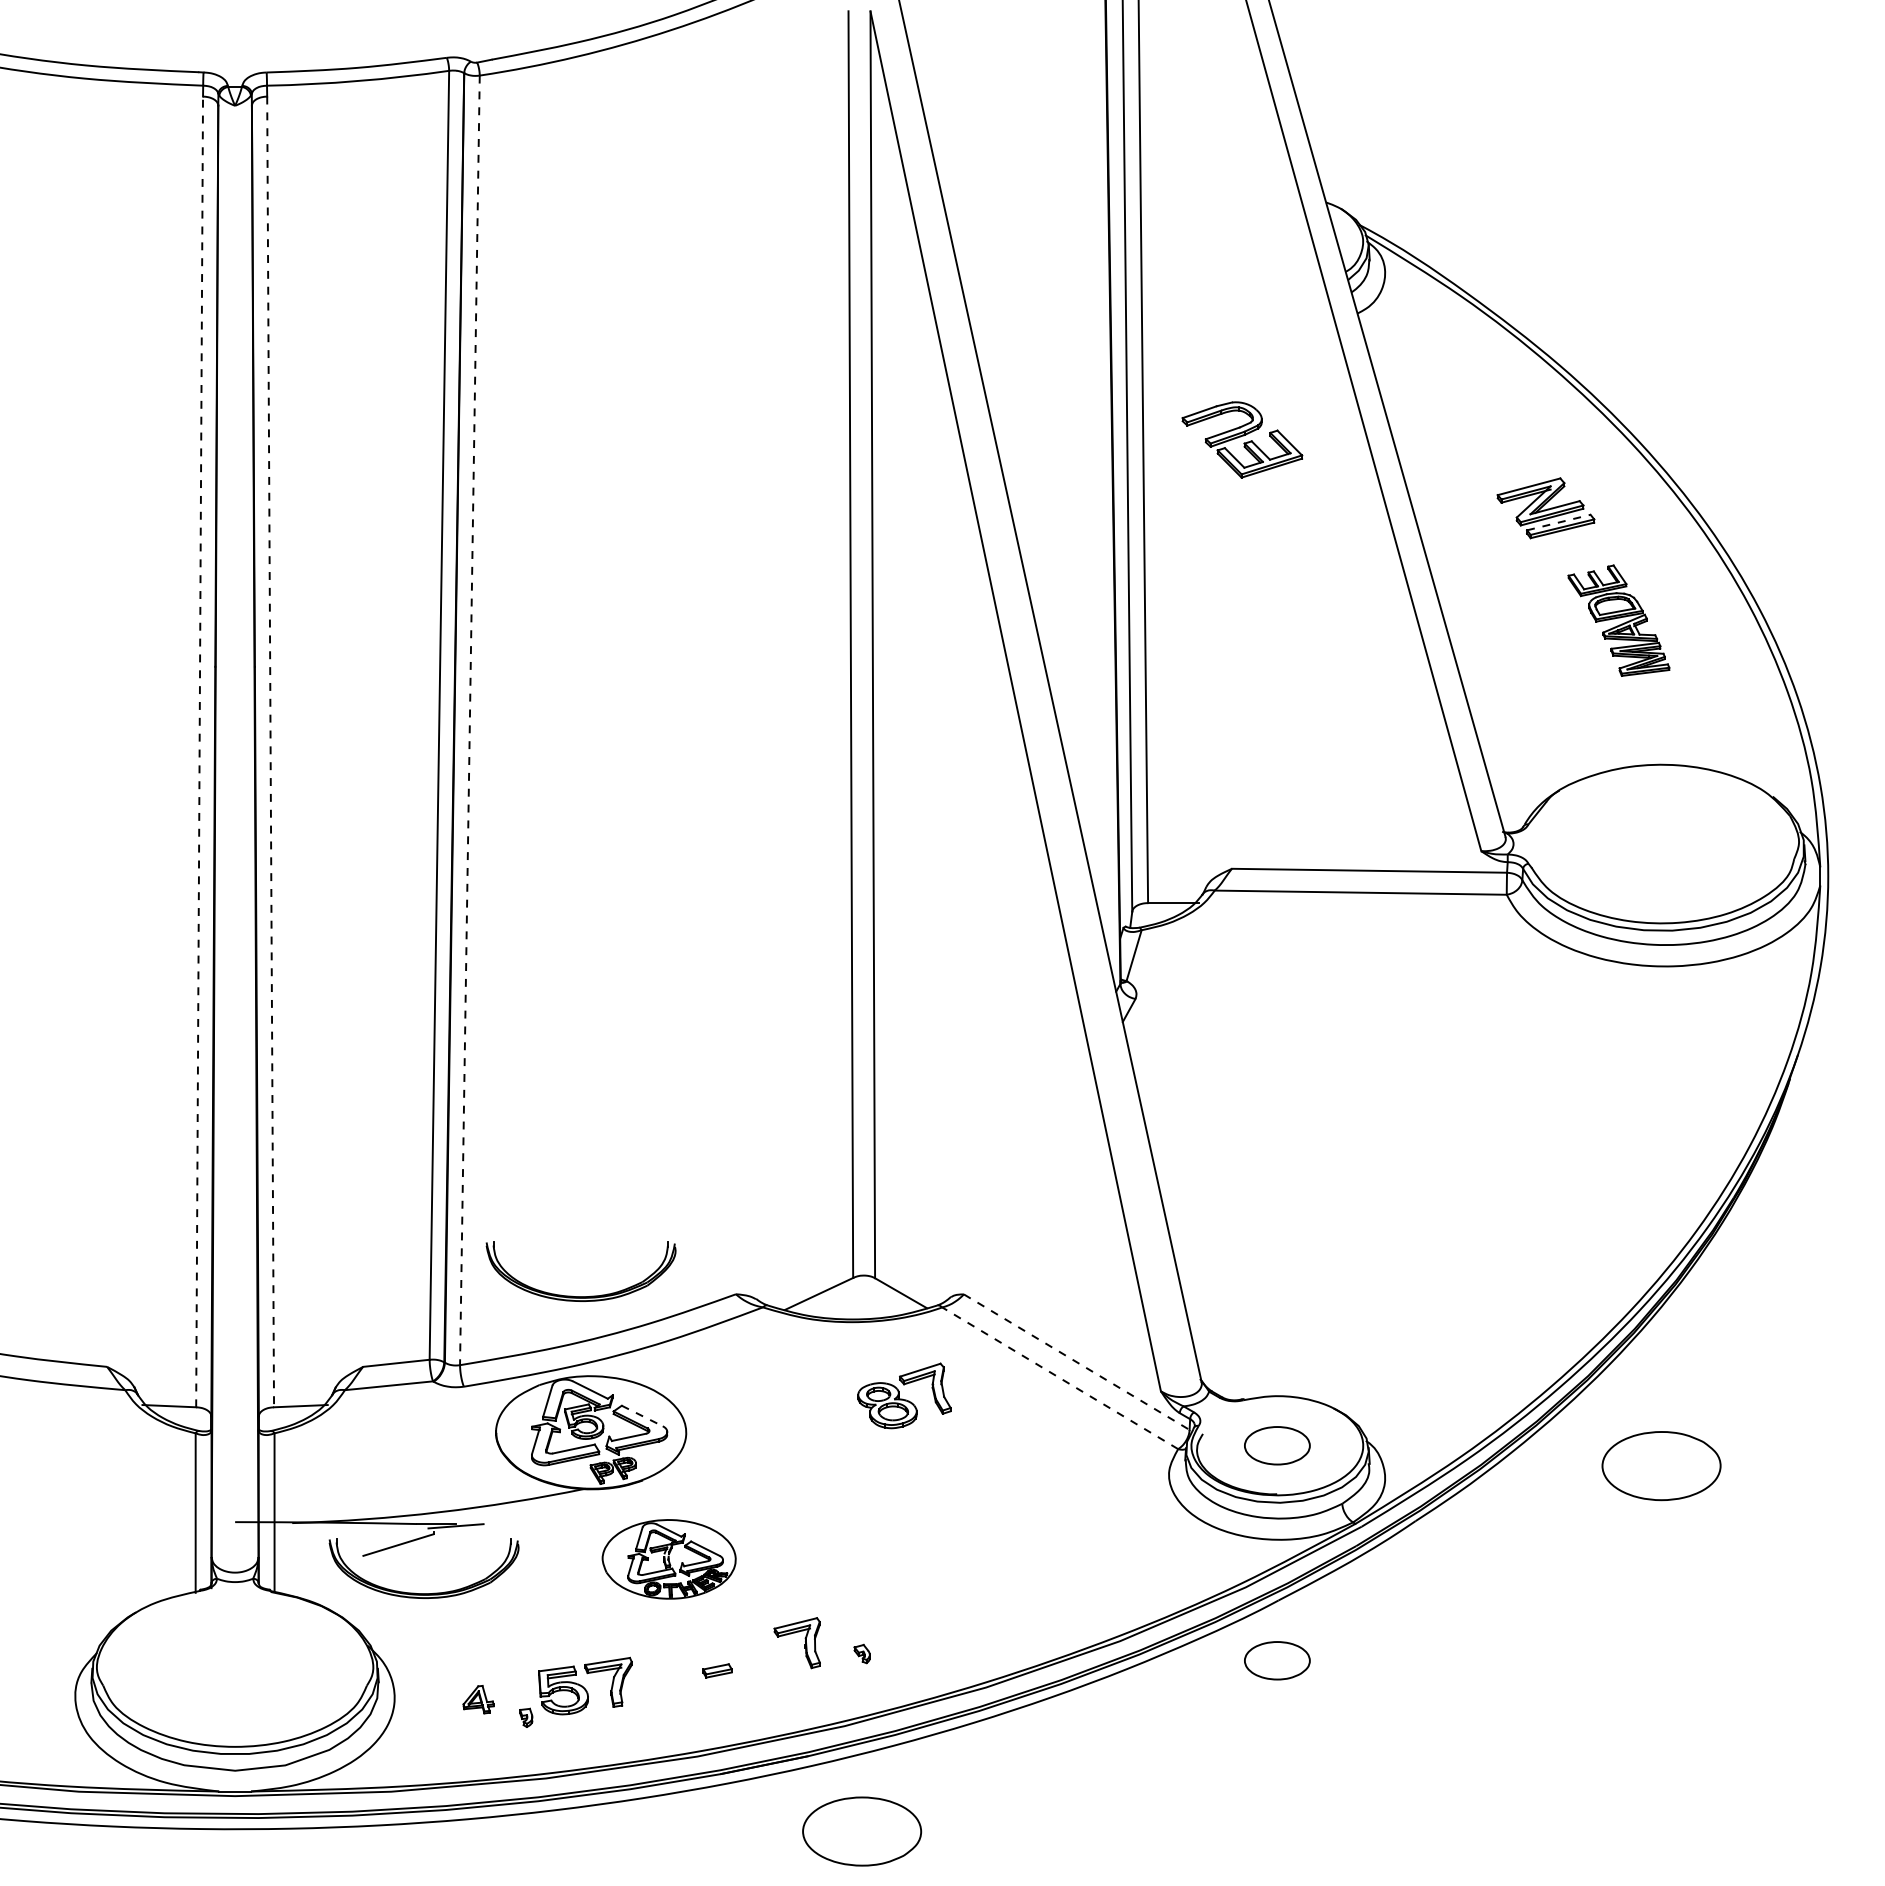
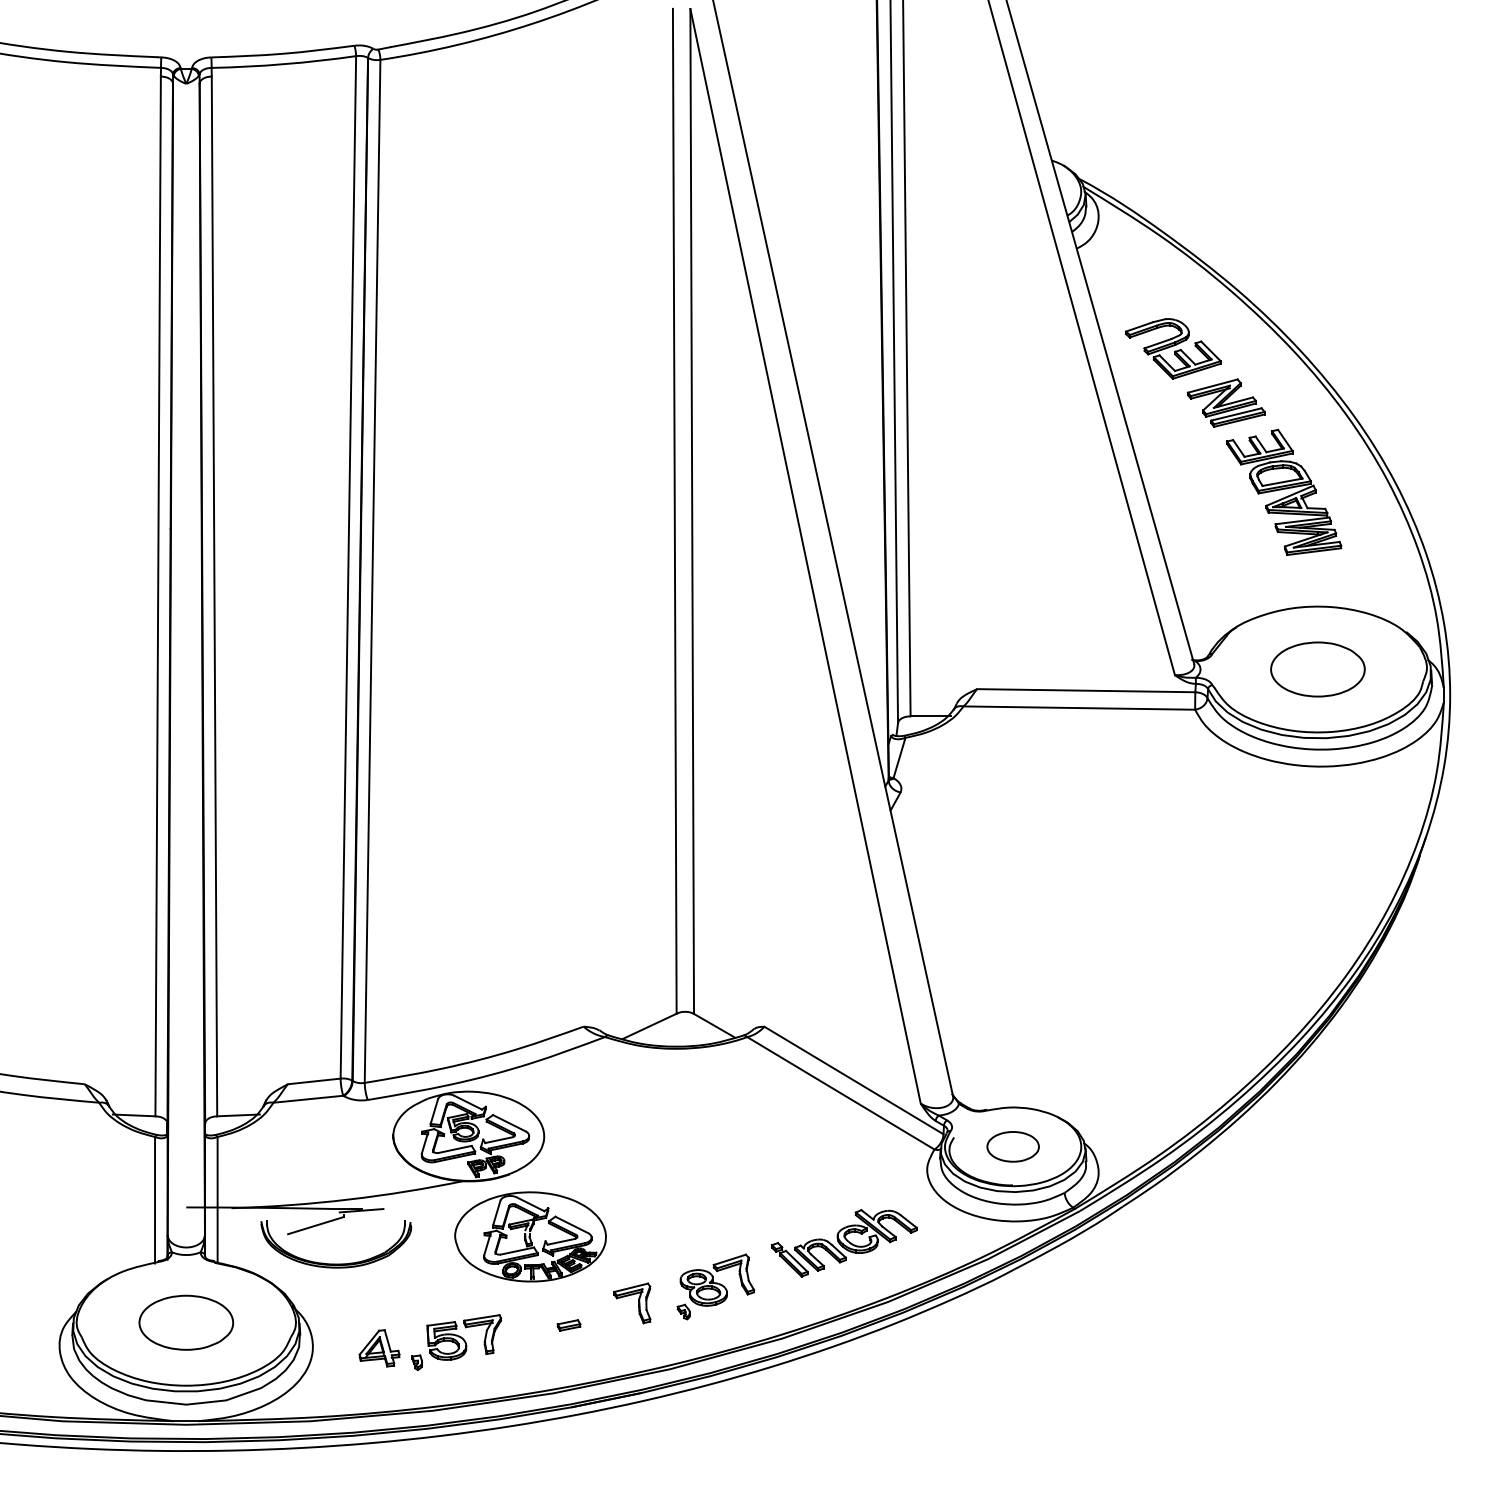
part: (1242, 439) -> (1173, 348), moved
line: (1558, 522) -> (1236, 414), dashed -> solid
part: (1618, 620) -> (1283, 492), size x1.43
line: (469, 720) -> (372, 571), dashed -> solid
line: (199, 751) -> (158, 596), dashed -> solid
line: (270, 752) -> (214, 596), dashed -> solid
part: (580, 1296) -> (460, 1028), removed
line: (1076, 1362) -> (853, 1080), dashed -> solid
line: (1060, 1378) -> (841, 1093), dashed -> solid
part: (904, 1395) -> (717, 1279), moved
line: (642, 1415) -> (509, 1122), dashed -> solid
part: (1661, 1466) -> (1317, 669), moved
part: (669, 1559) -> (530, 1237), size x1.43
part: (1064, 1567) -> (844, 1243), added
part: (1277, 1660) -> (1013, 1317), removed
part: (478, 1699) -> (379, 1348), size x1.67
part: (862, 1831) -> (186, 1322), moved

